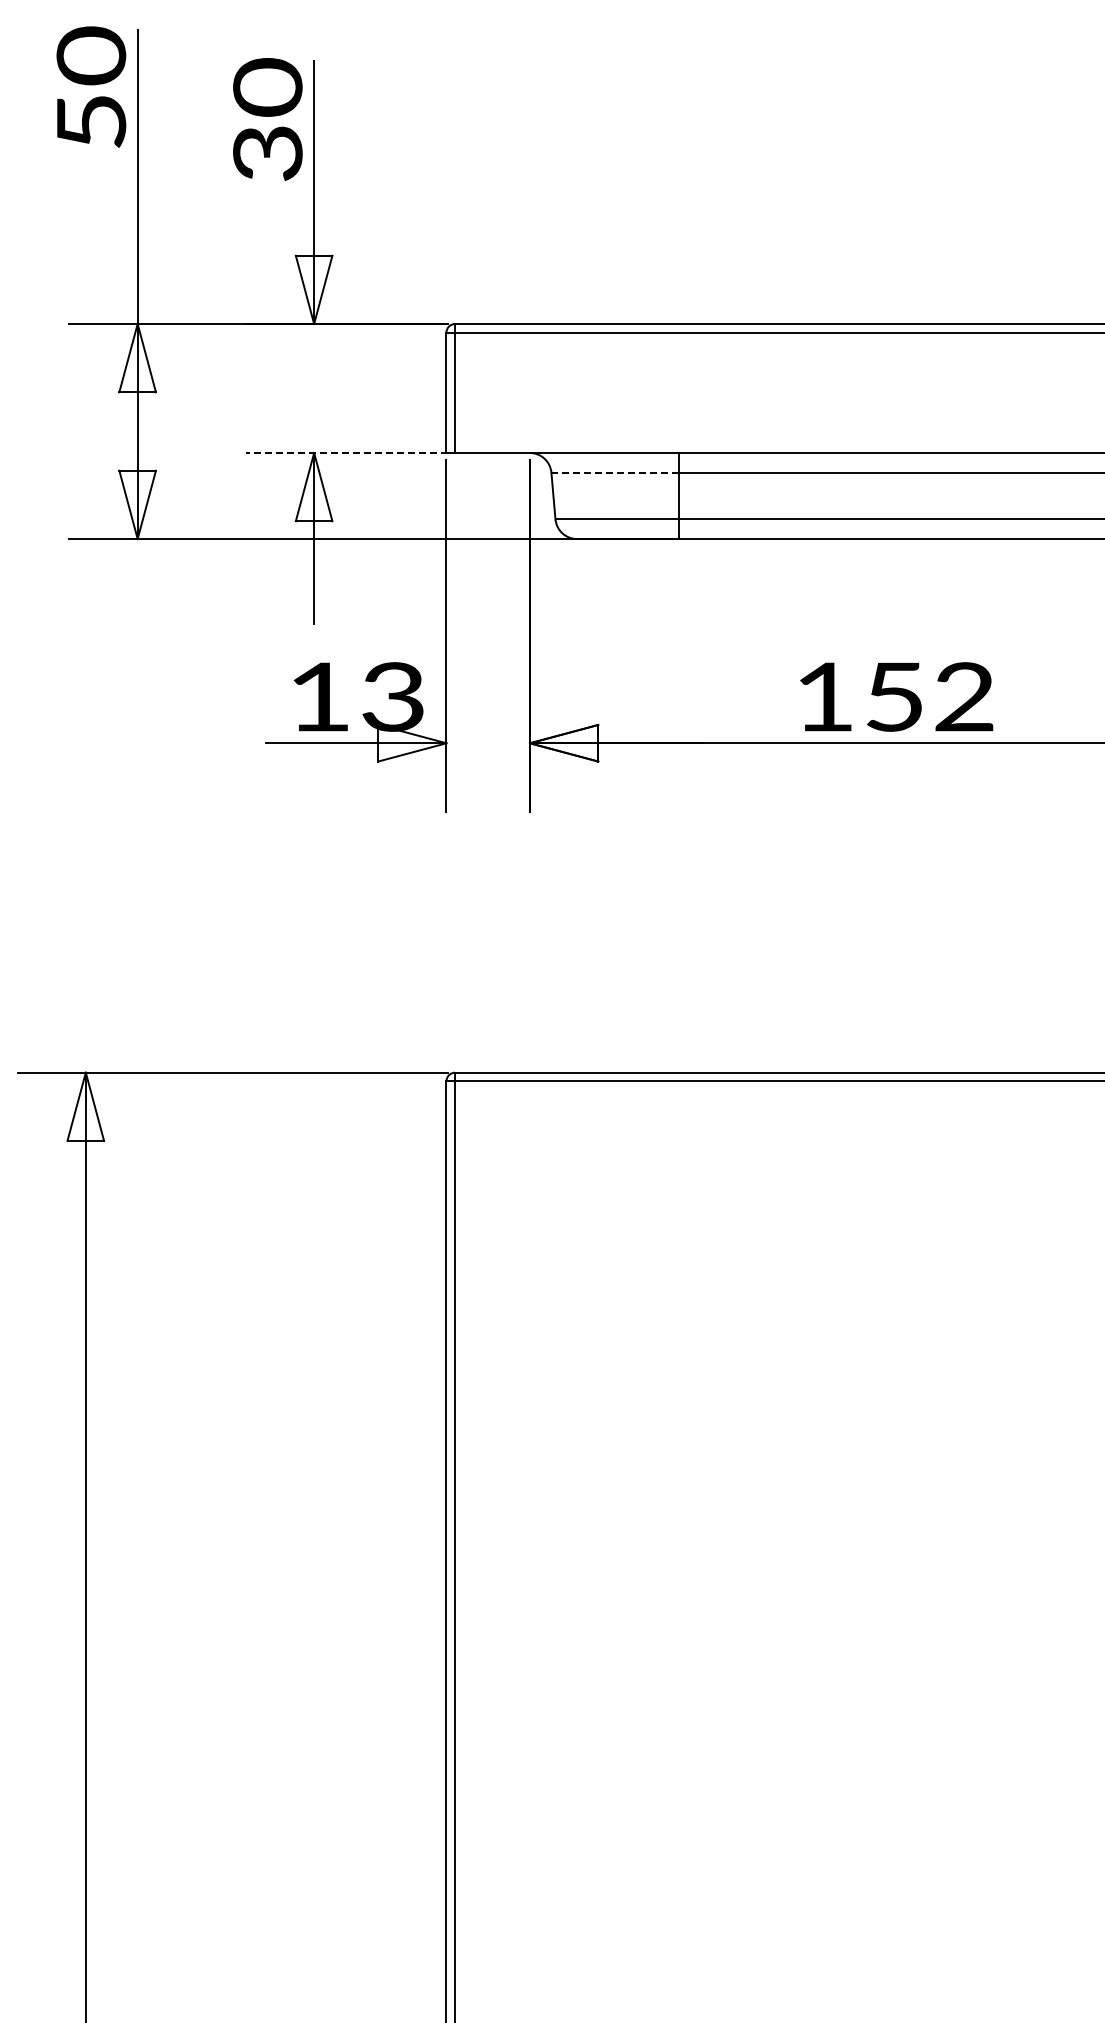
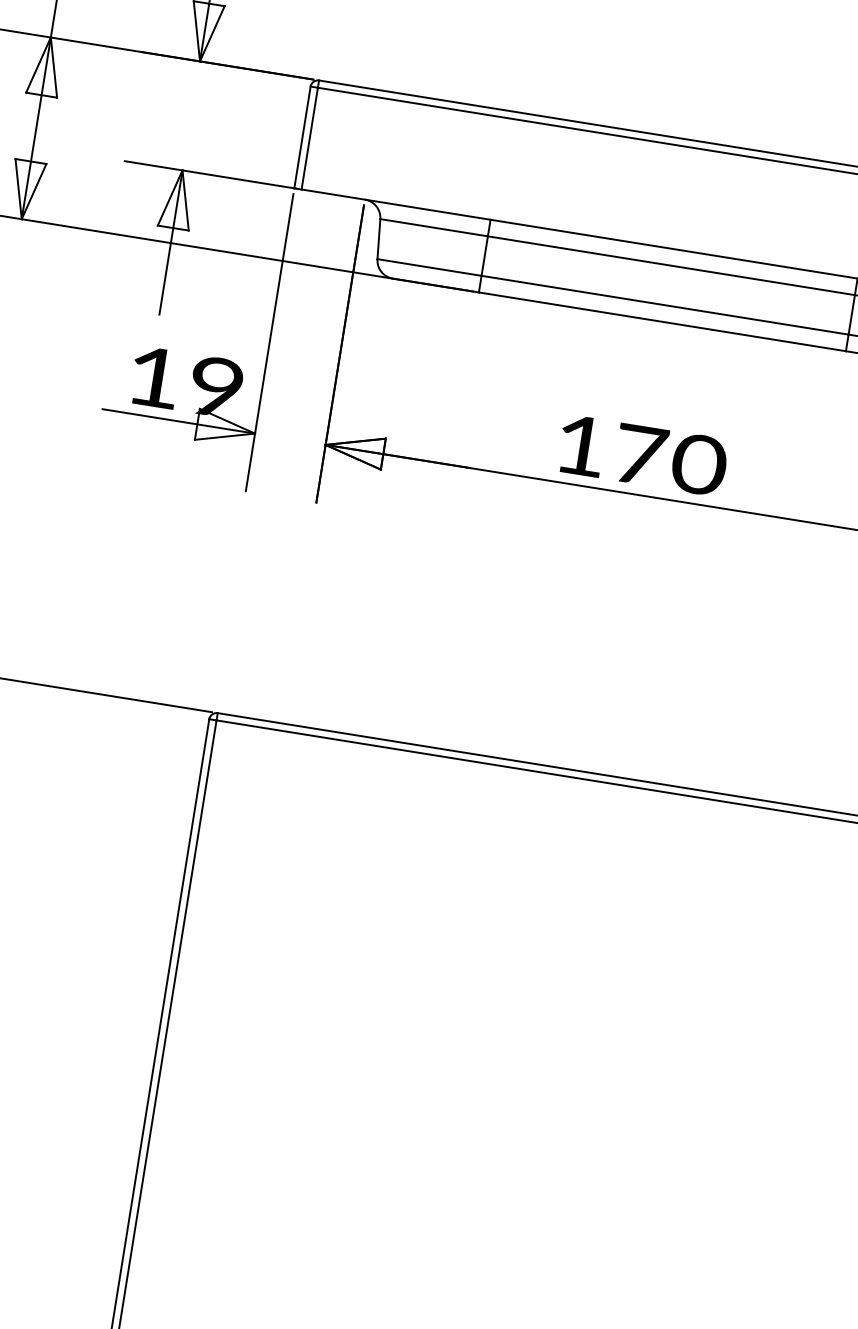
line: (346, 453) -> (209, 175), dashed -> solid
line: (615, 472) -> (434, 227), dashed -> solid
text: (392, 696) -> (215, 386), 13 -> 19
text: (931, 696) -> (671, 459), 152 -> 170

